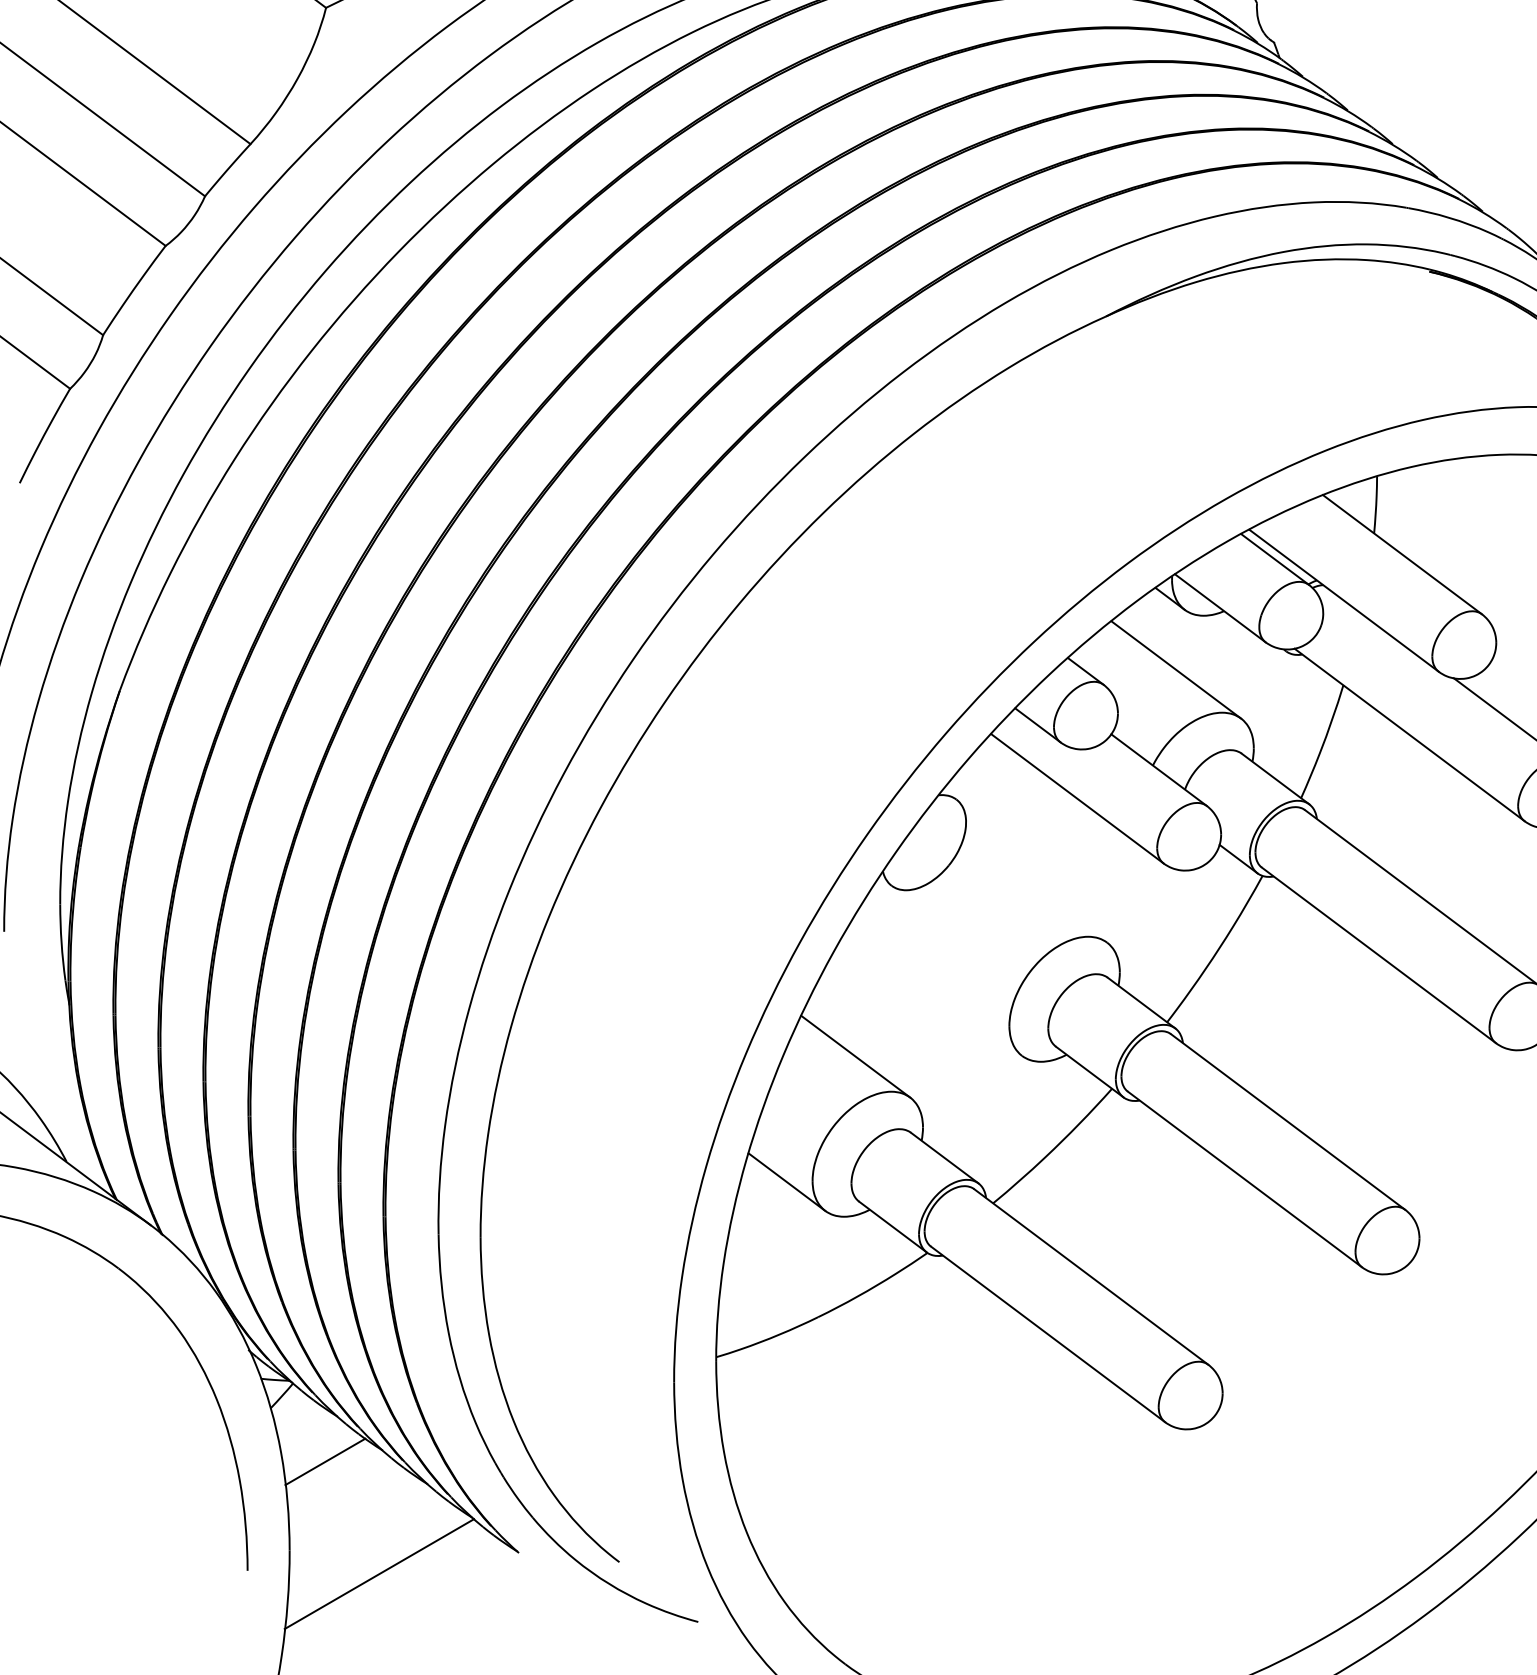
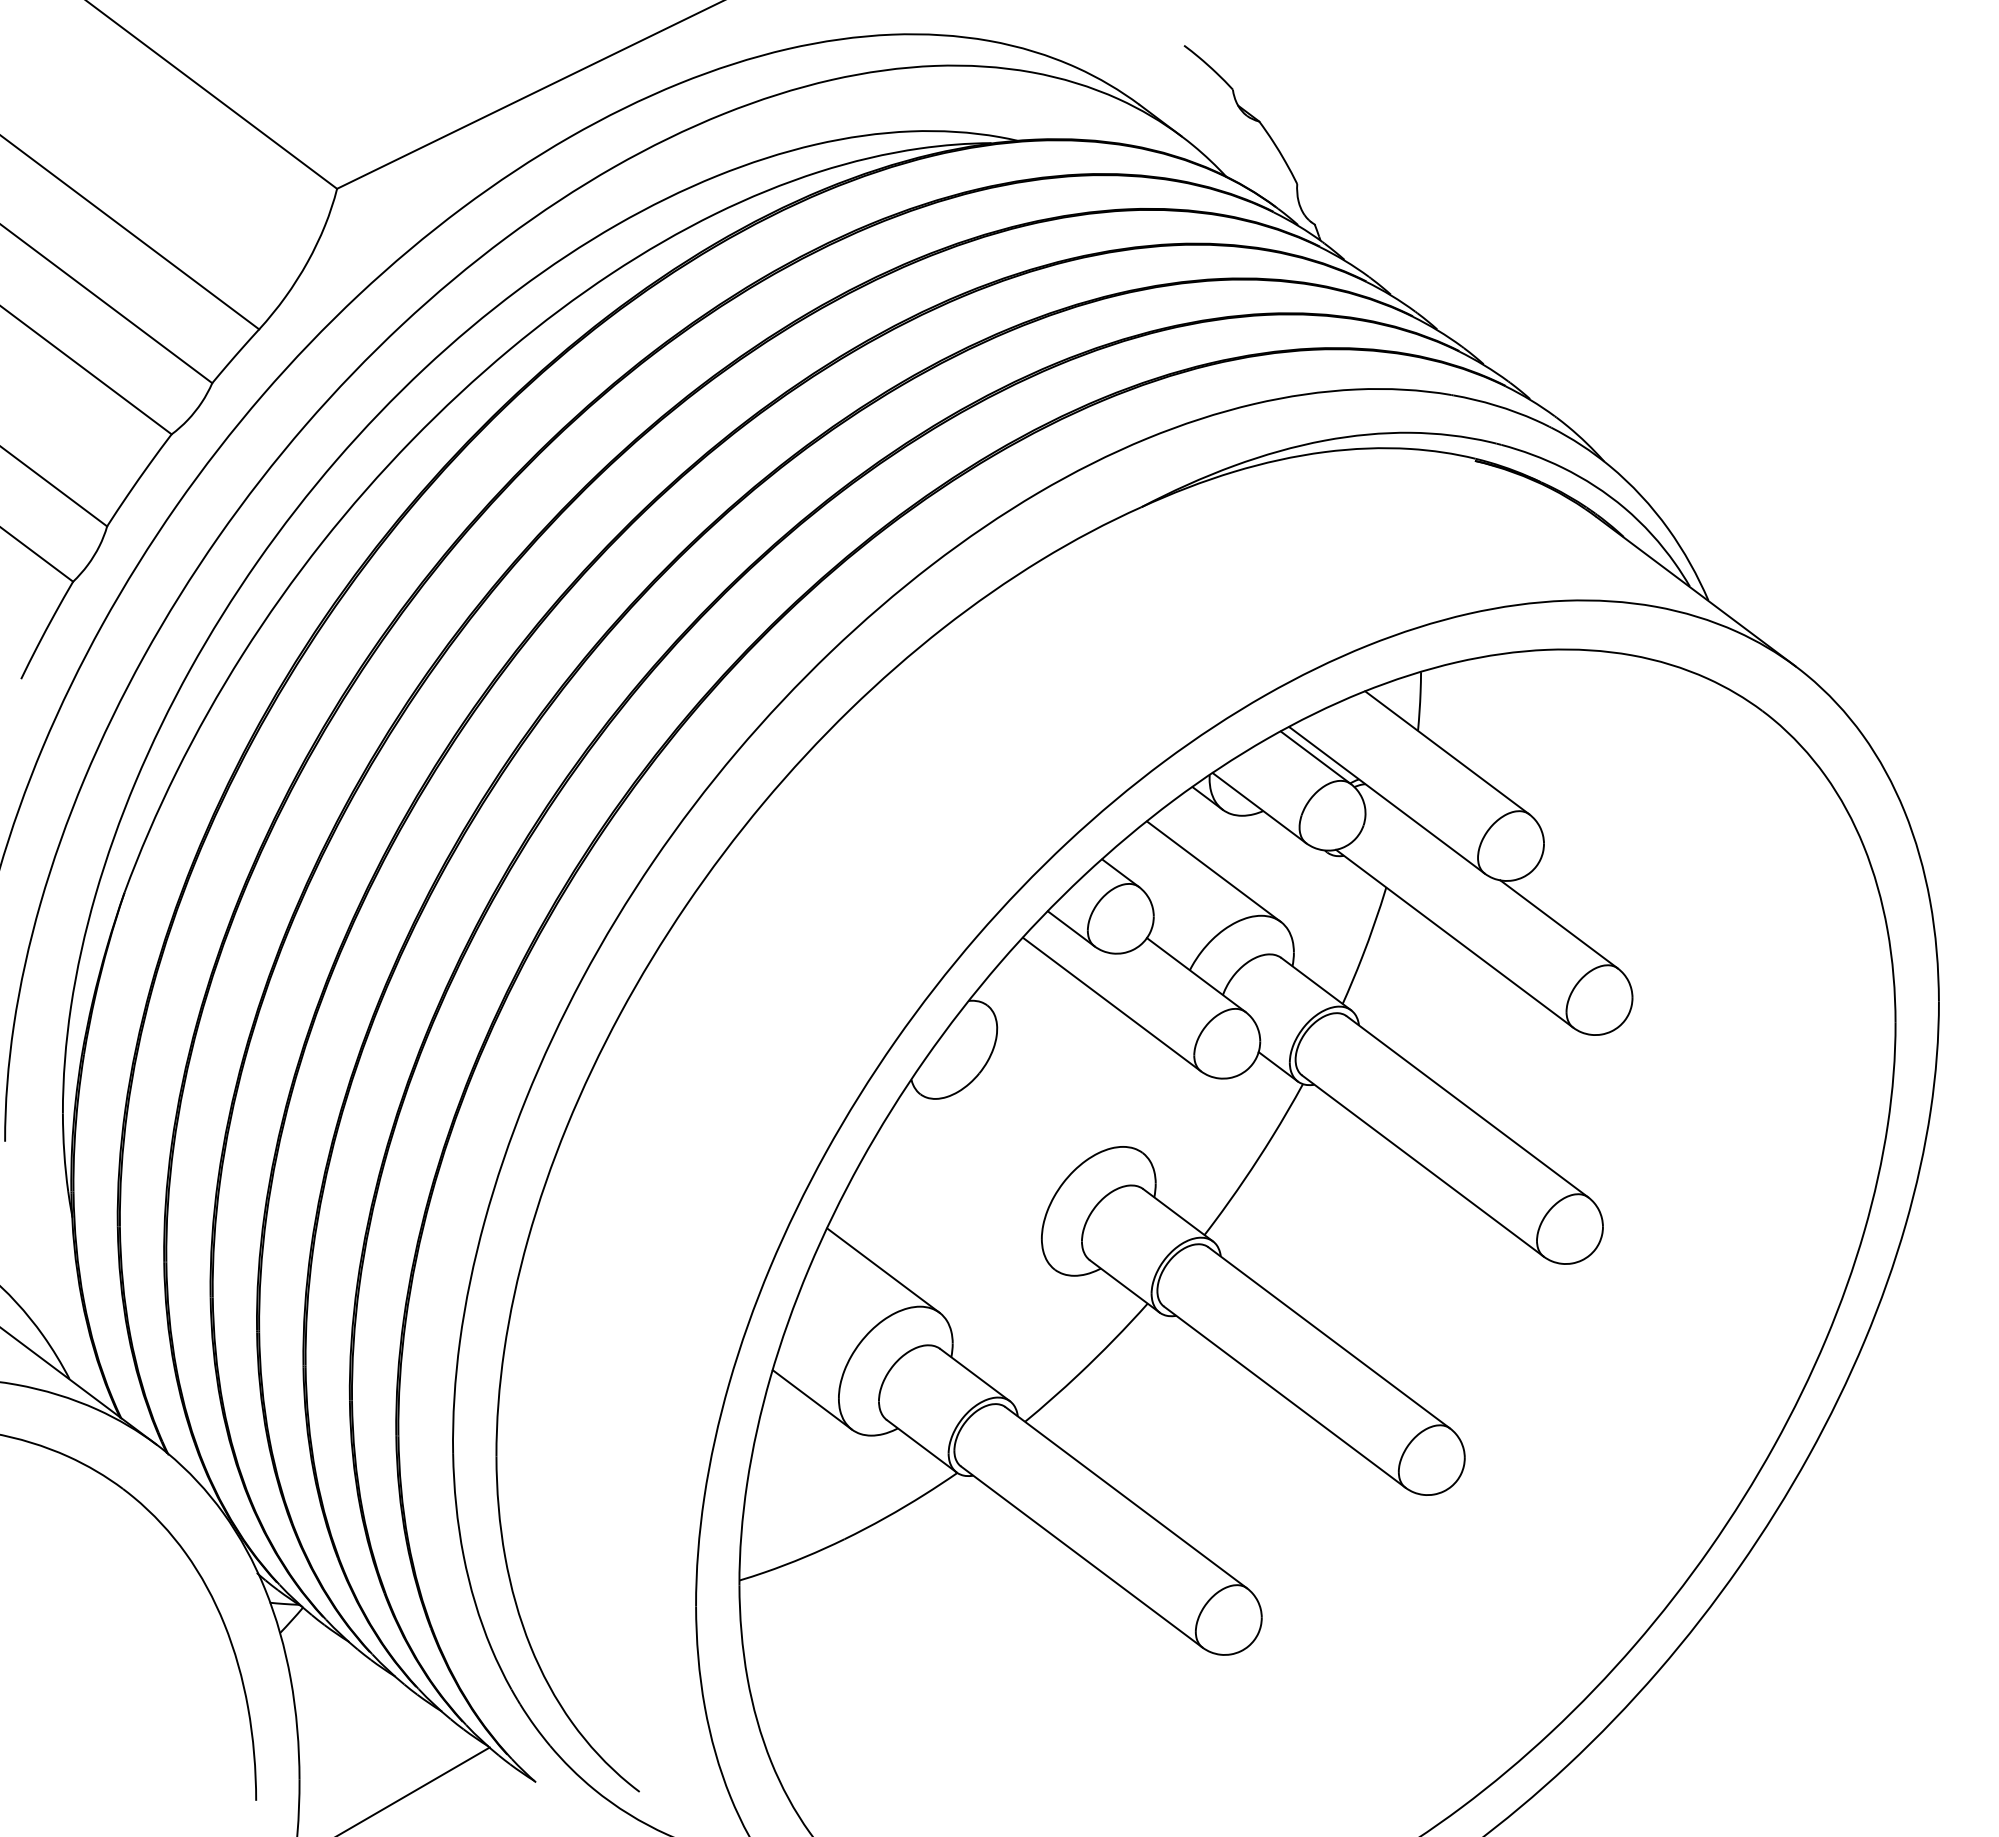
line: (325, 1461) -> (336, 1688), removed

